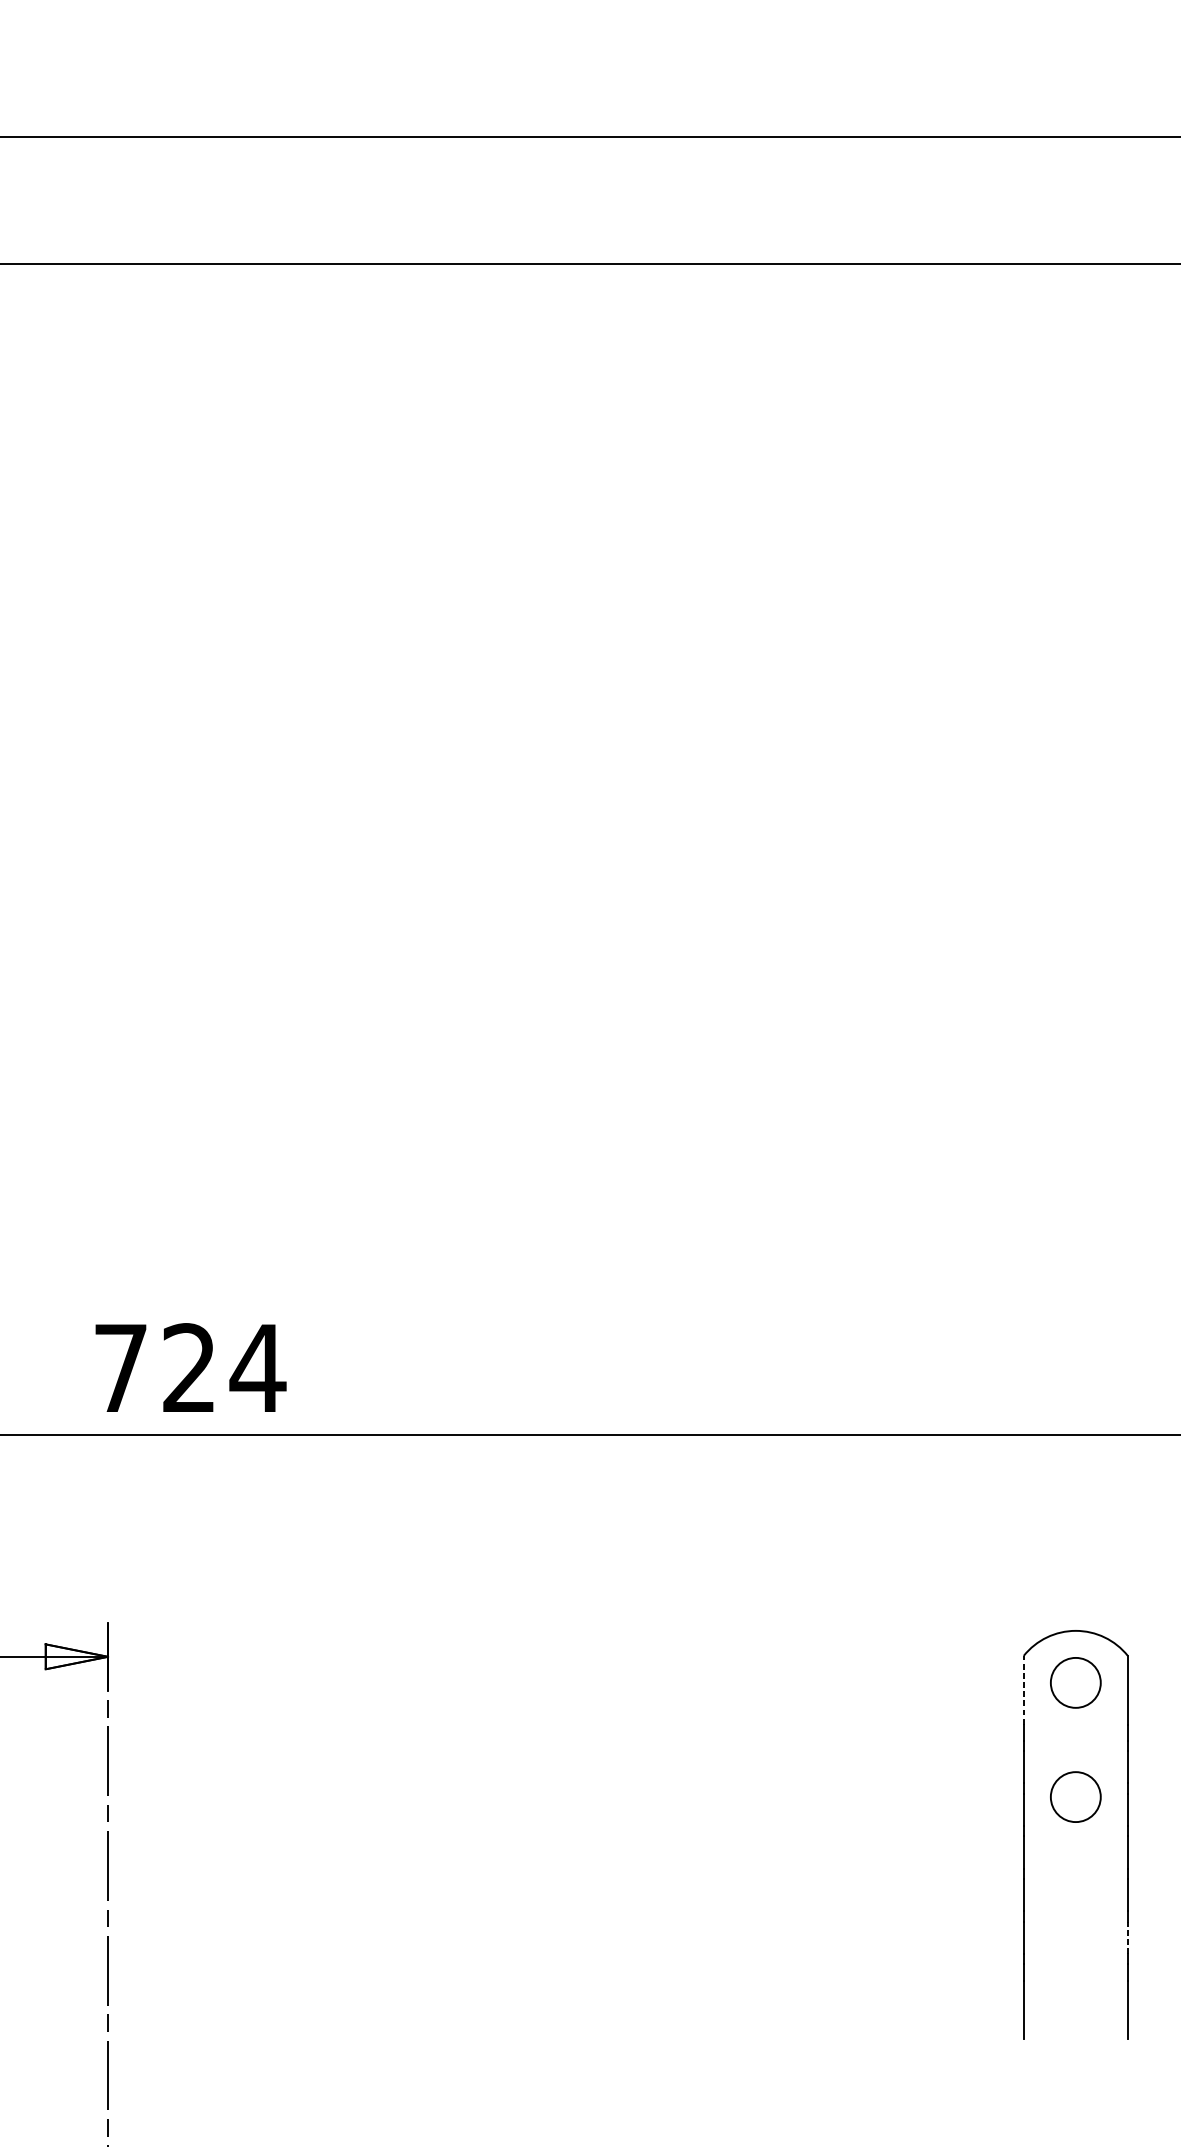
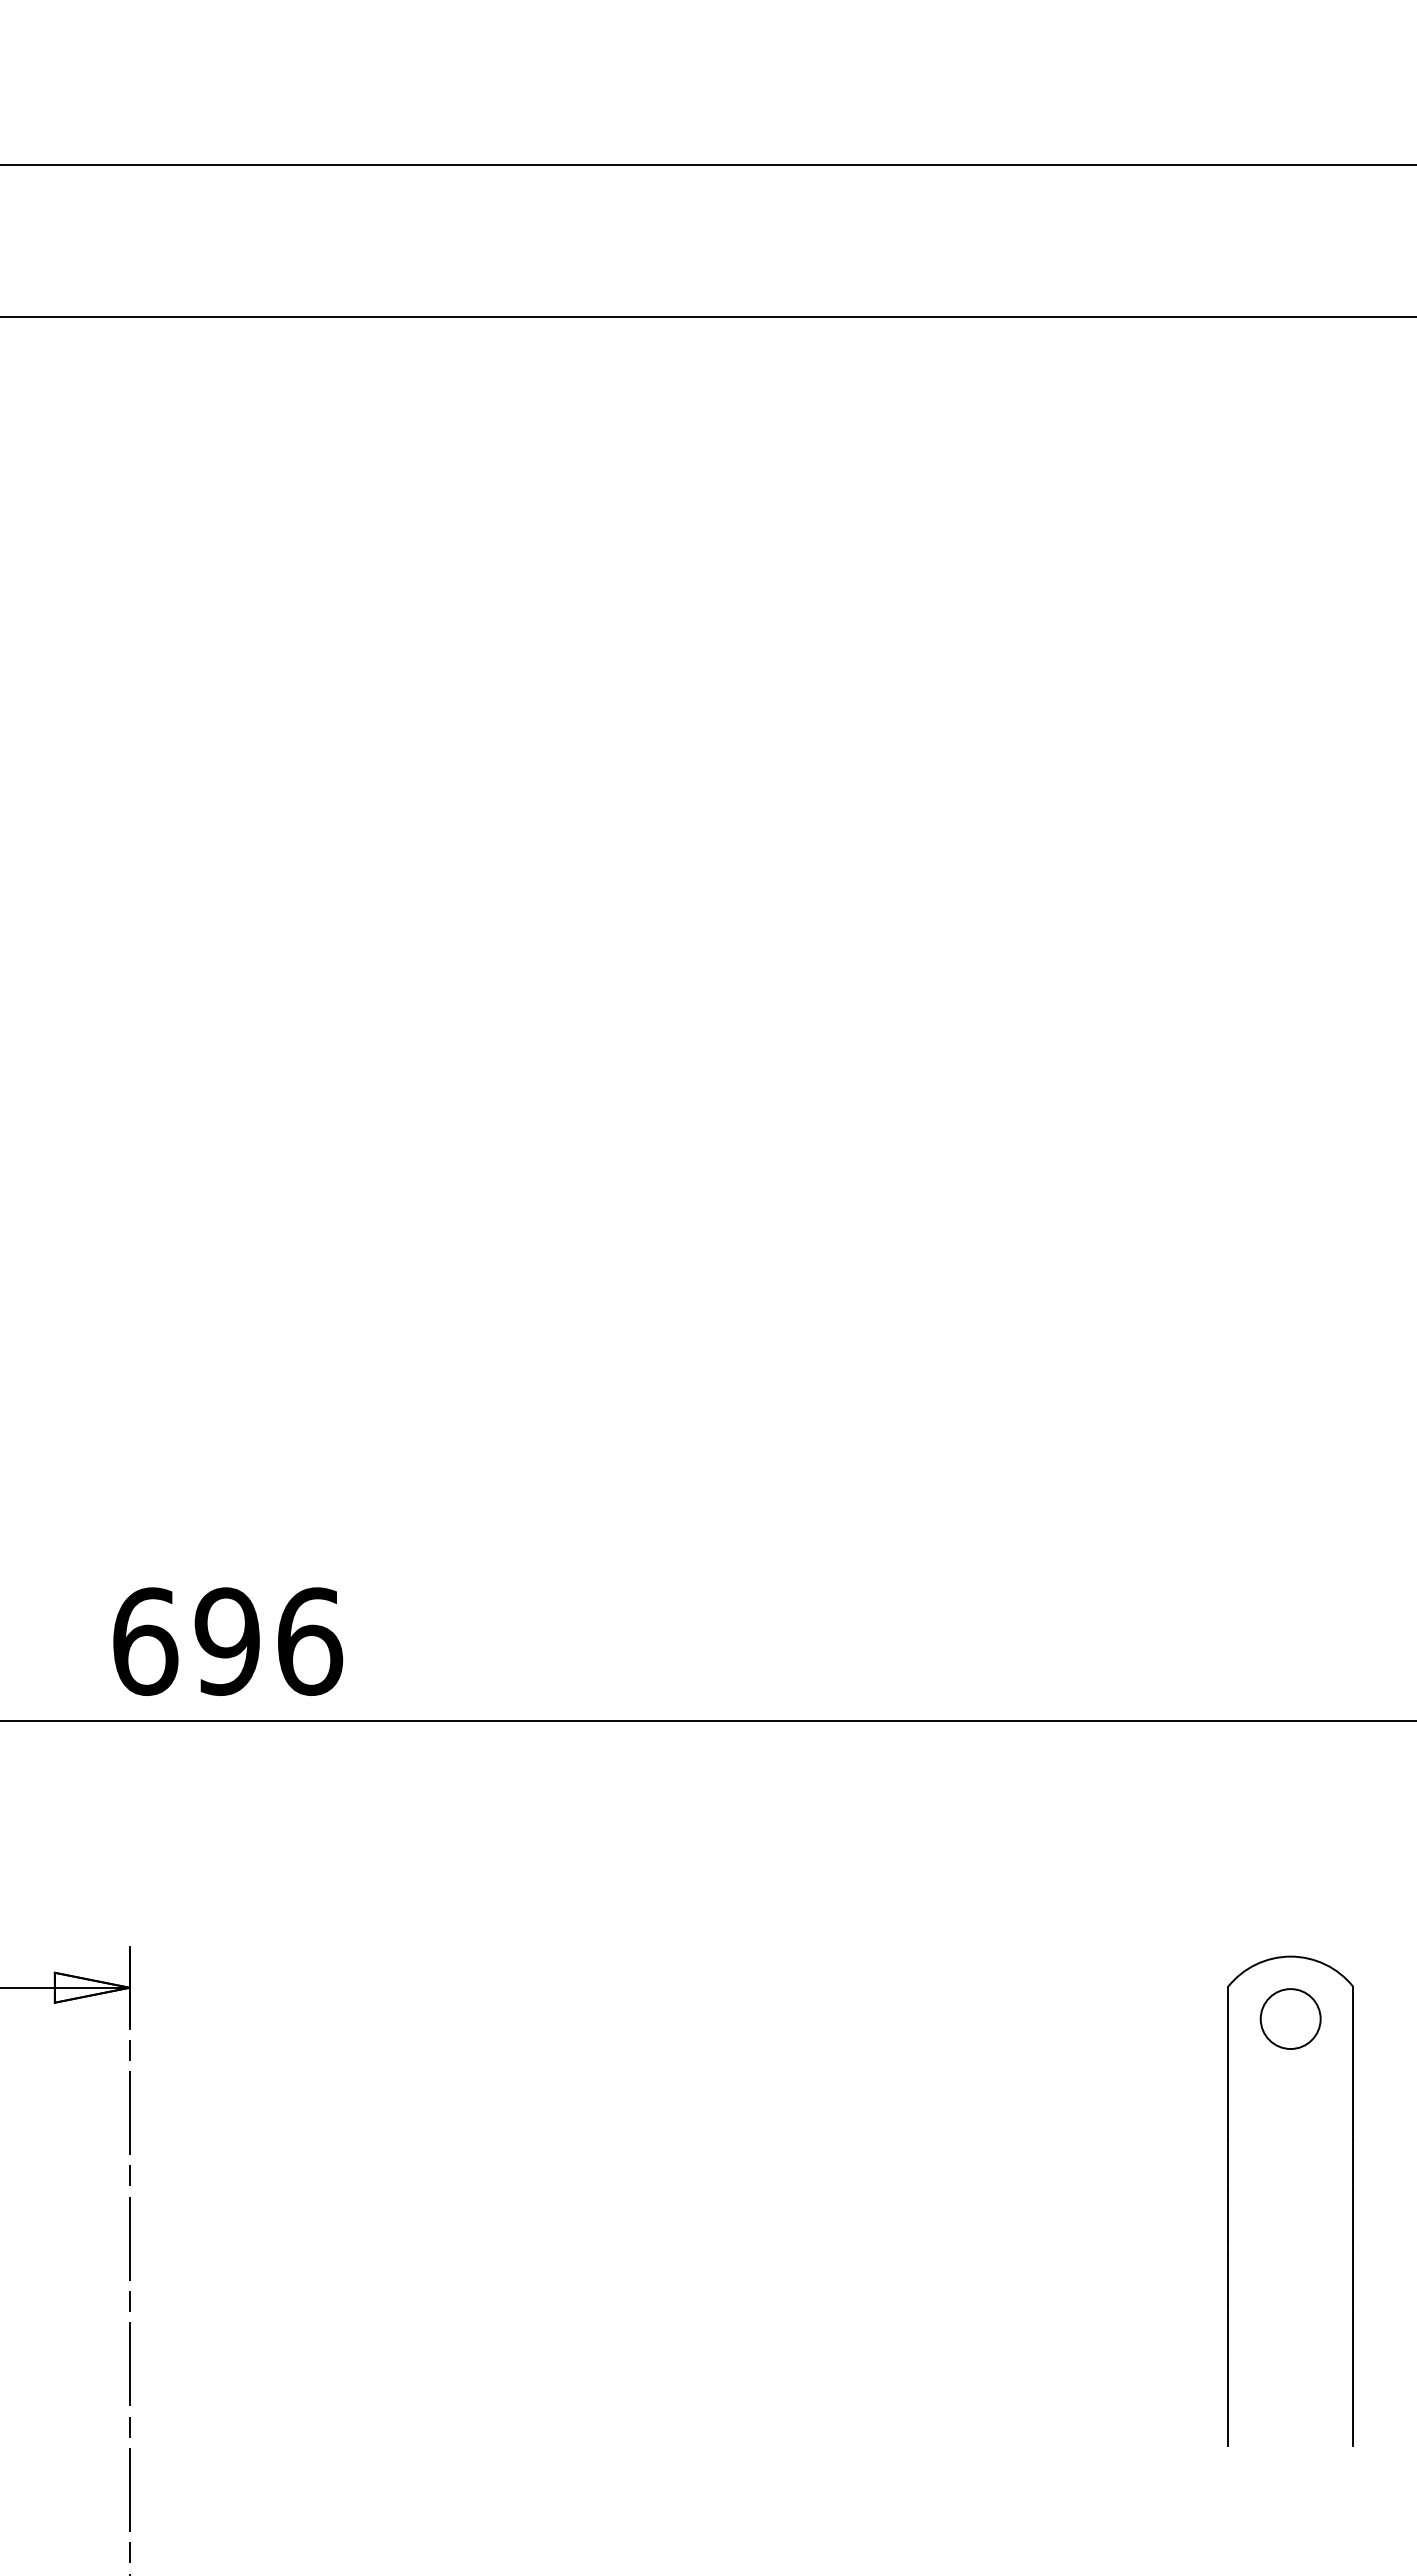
text: (190, 1368) -> (228, 1641), 724 -> 696
line: (1023, 1689) -> (1228, 2027), dashed -> solid
circle: (1075, 1796) -> (1290, 2155), removed
line: (1128, 1937) -> (1353, 2324), dashed -> solid

